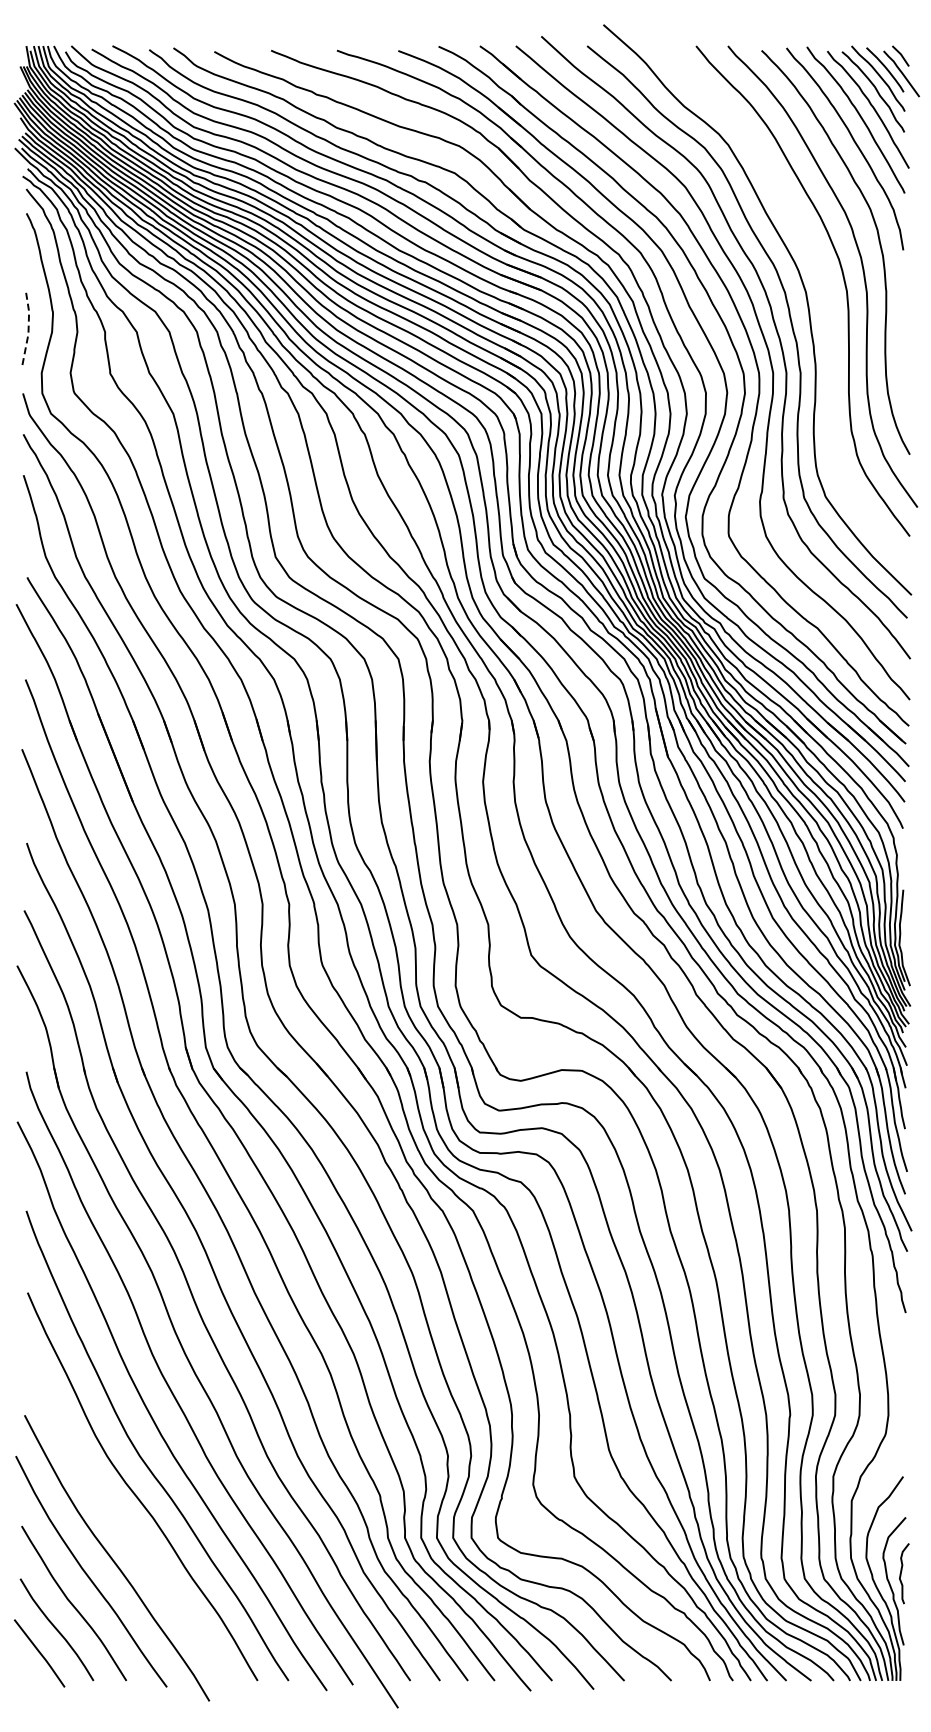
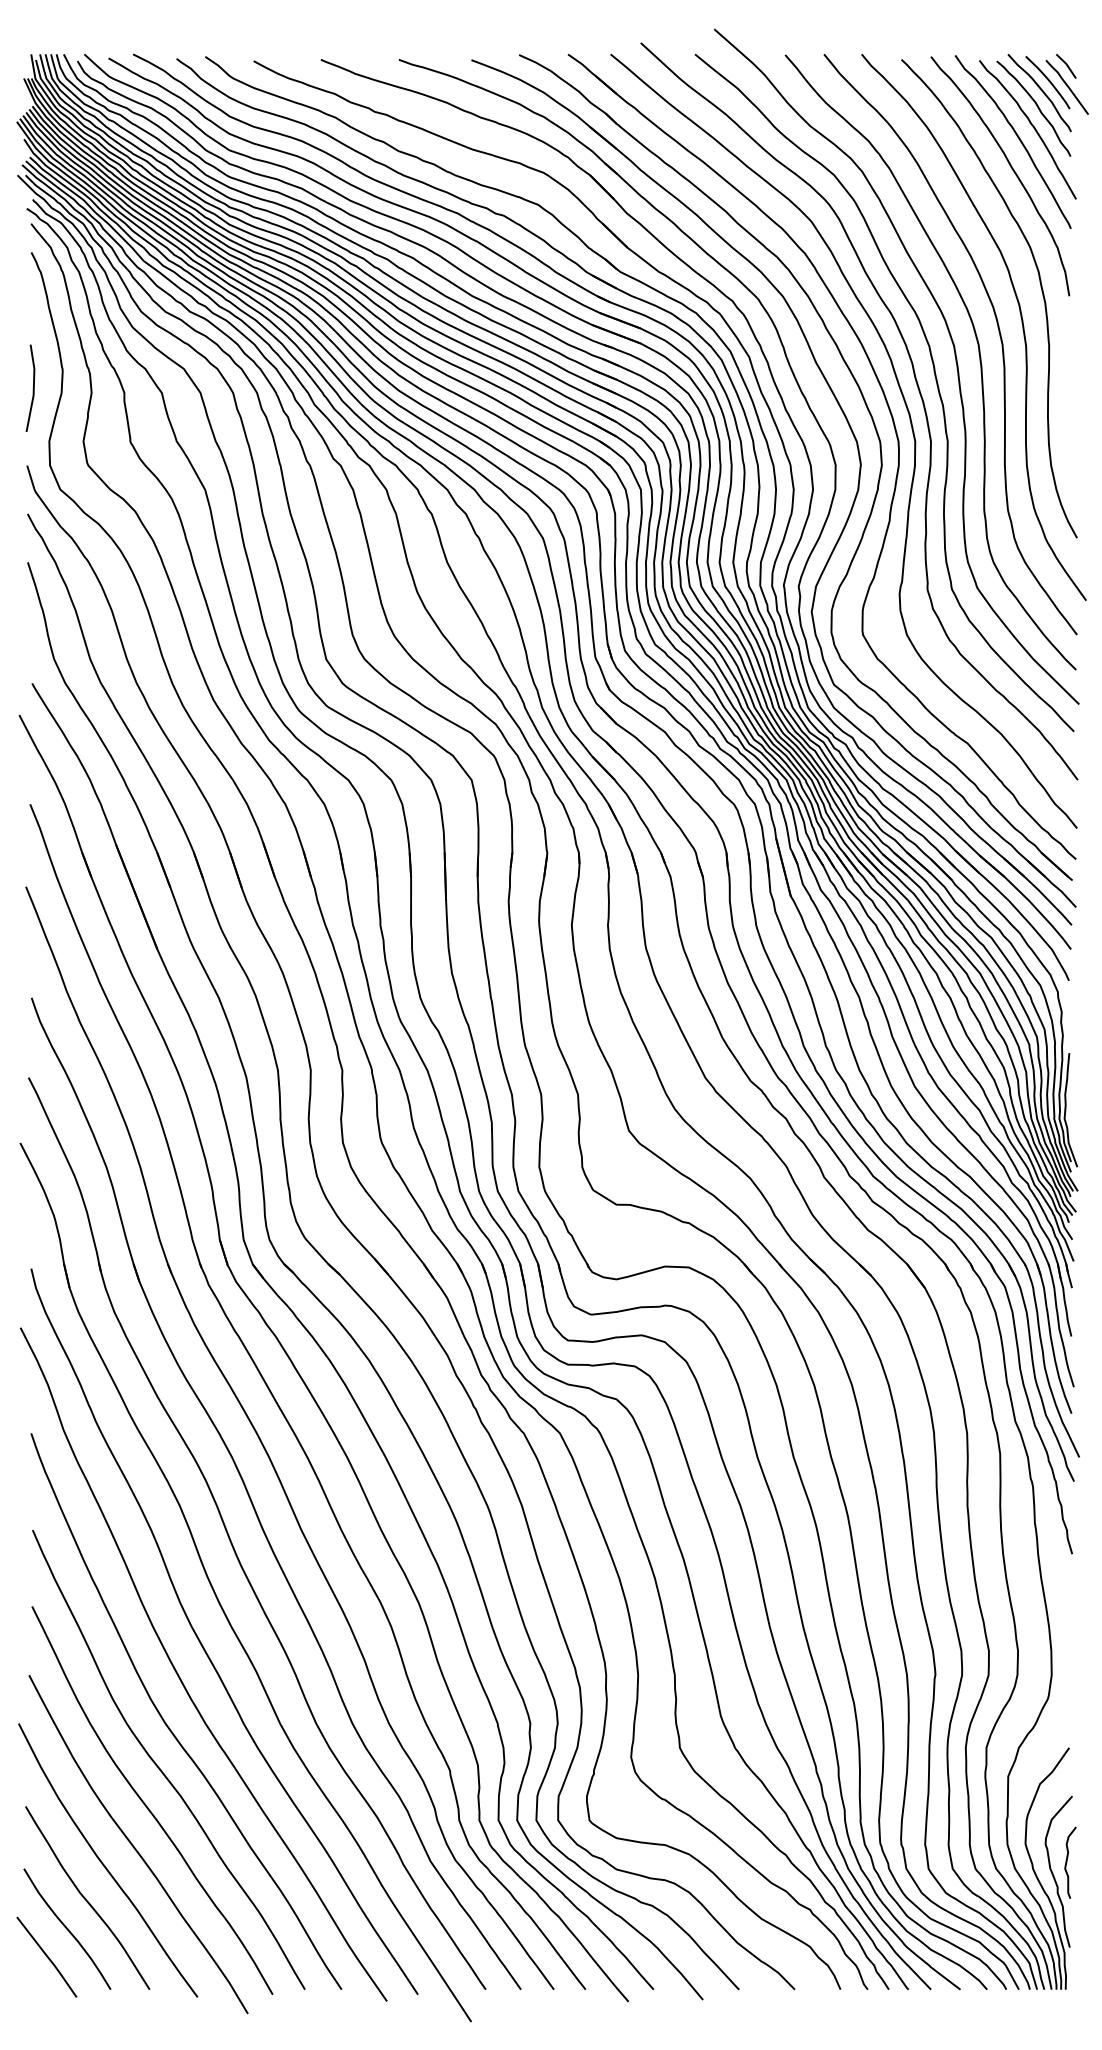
curve: (826, 299) -> (978, 354), added
line: (28, 328) -> (33, 388), dashed -> solid
curve: (124, 1525) -> (147, 1805), added

